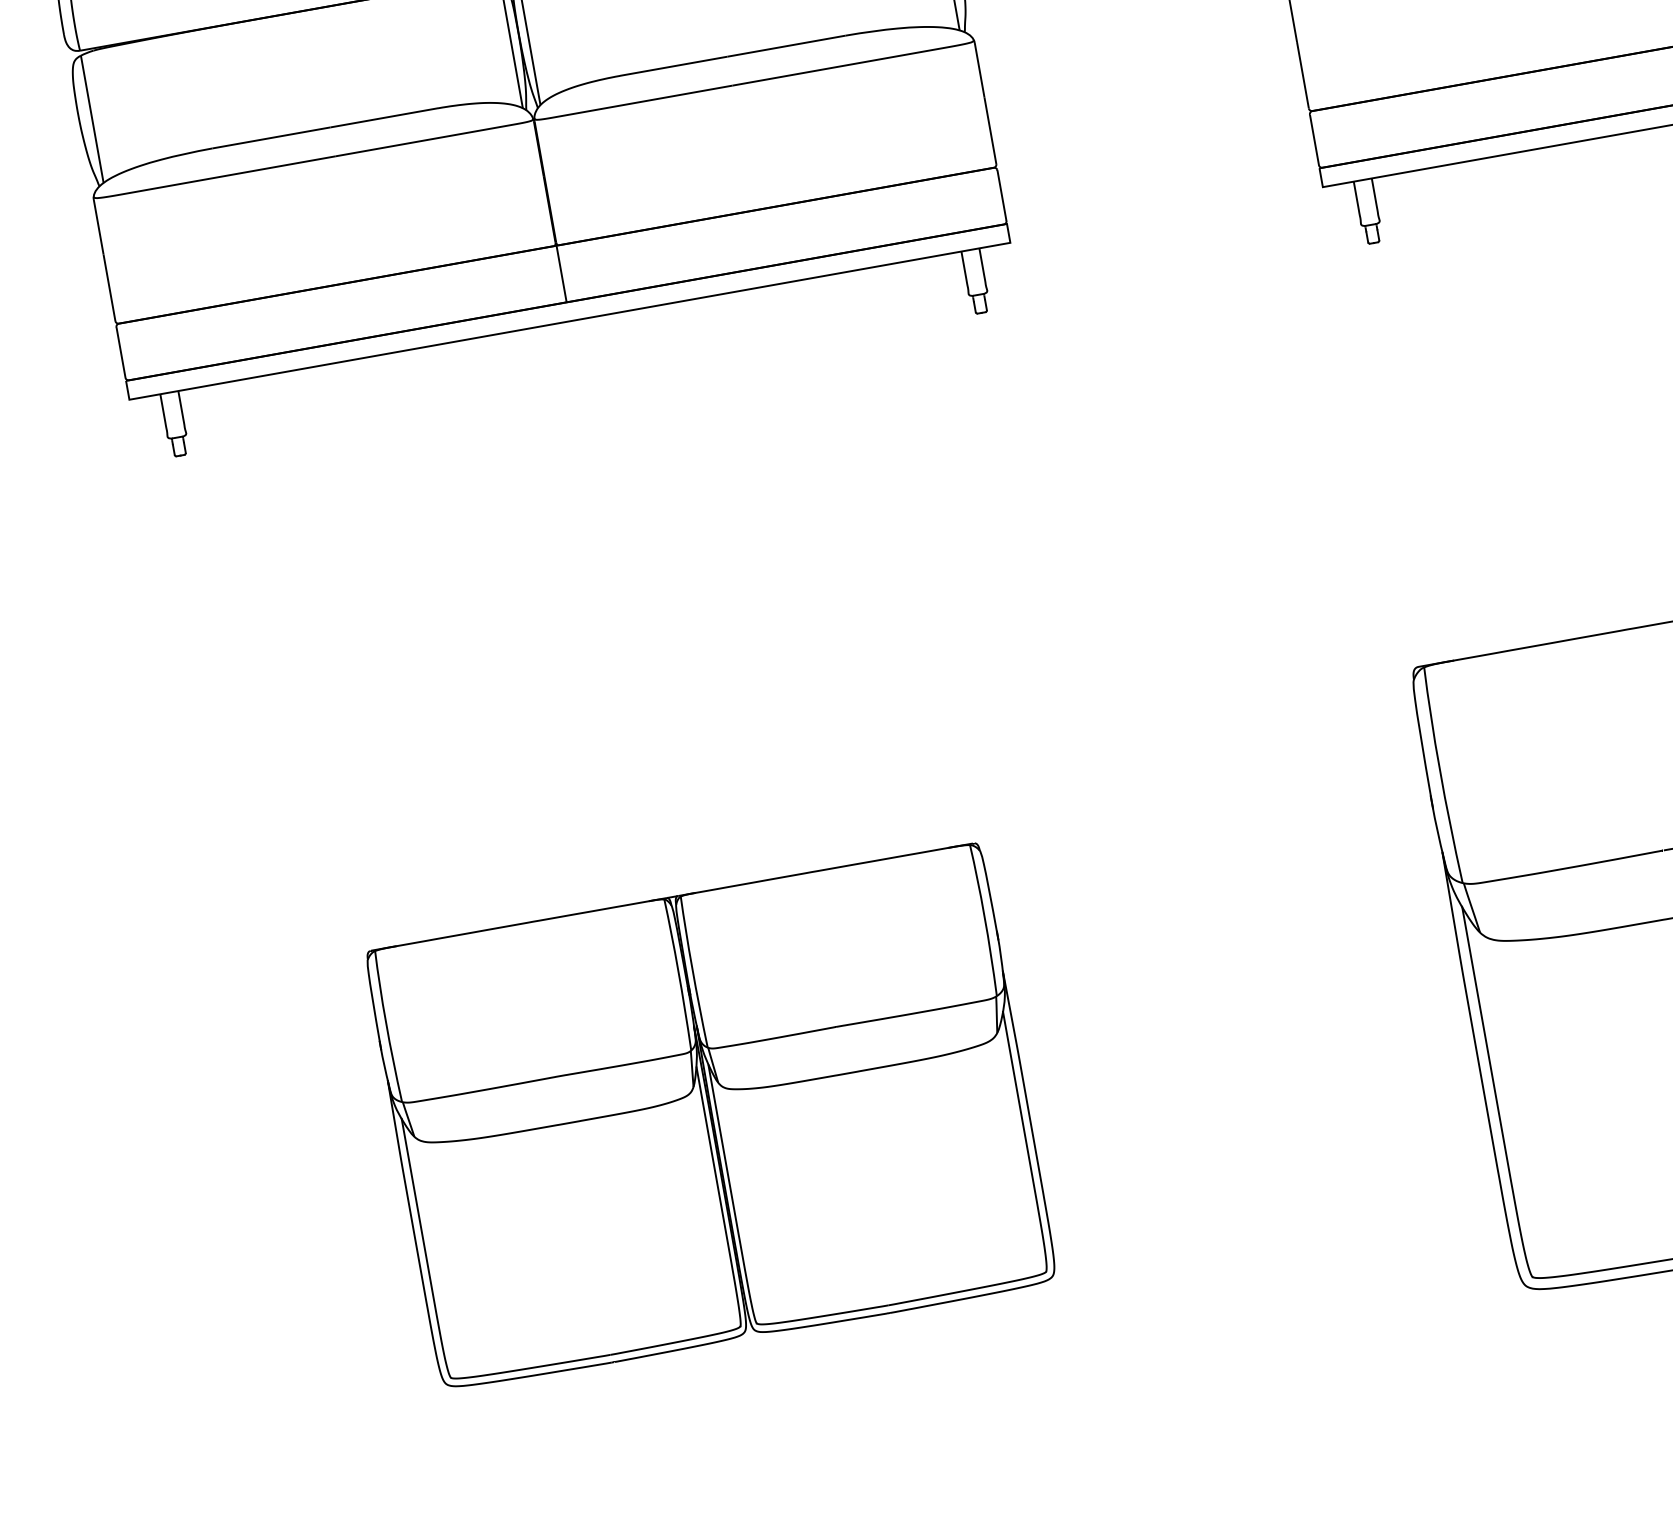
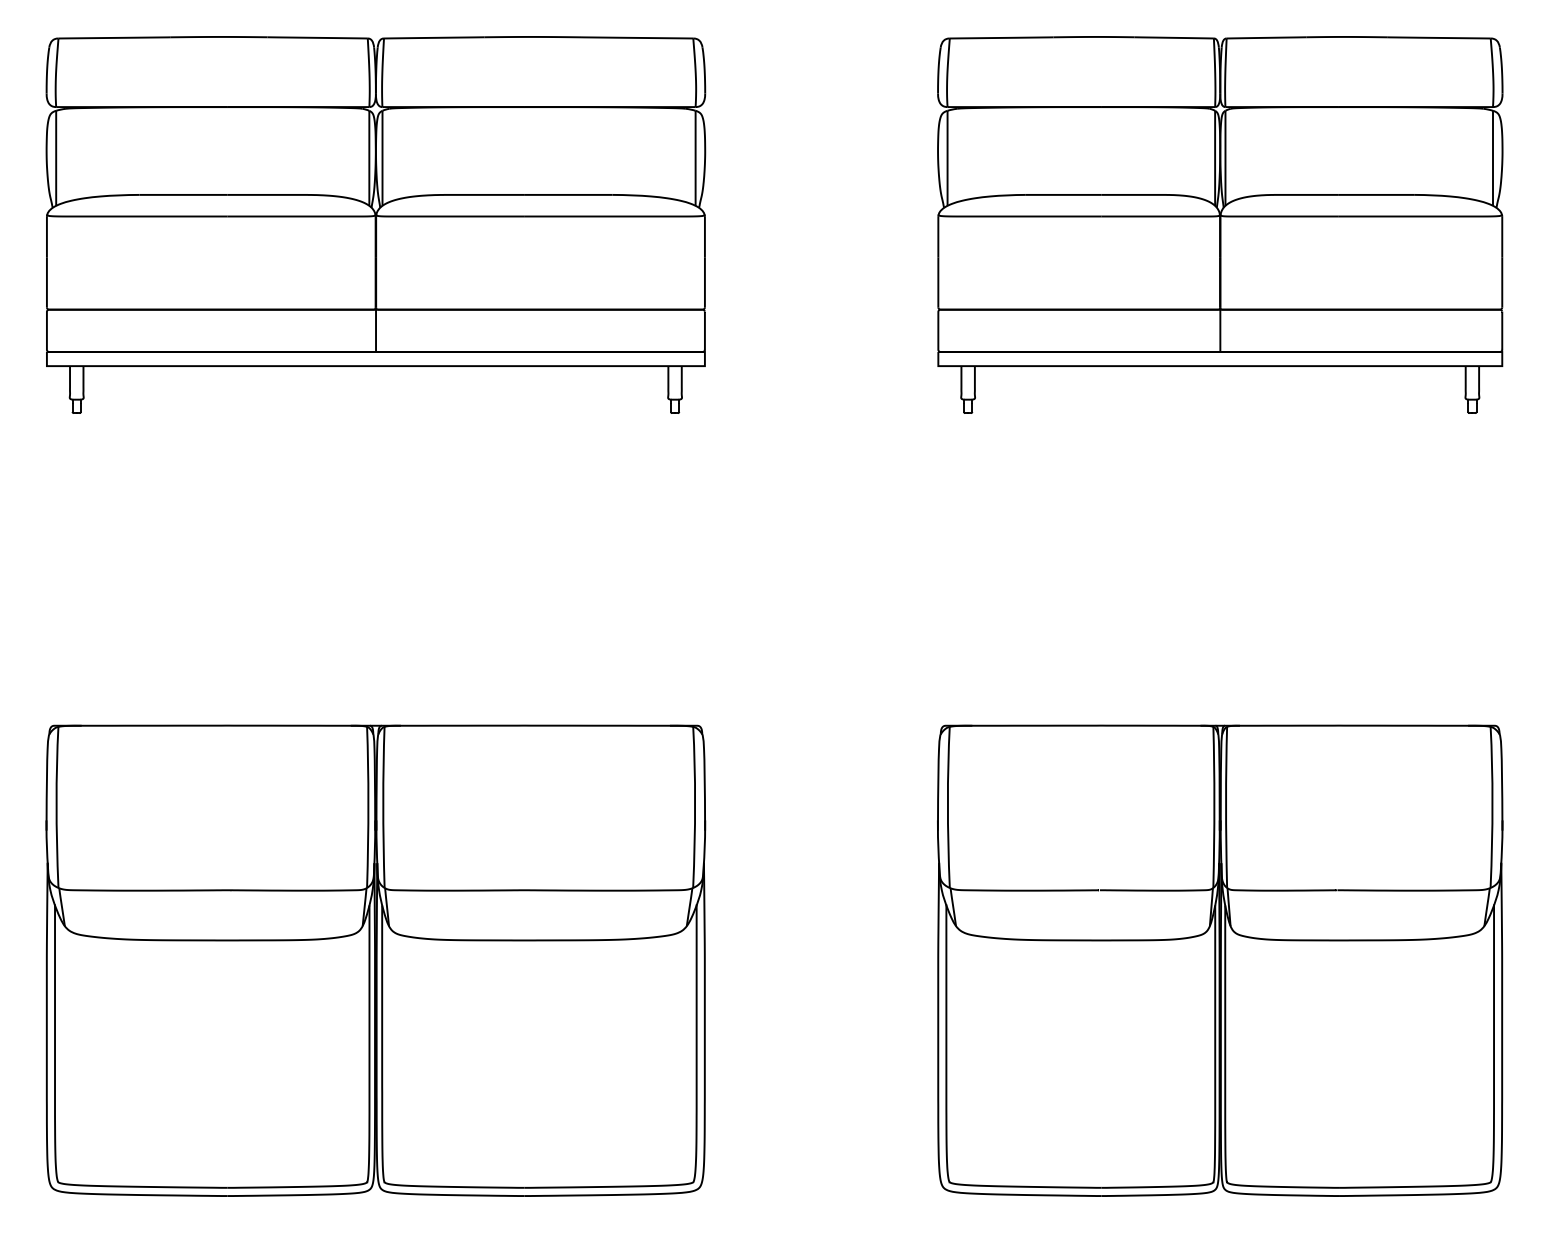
part: (711, 1117) -> (375, 960), size x1.43

